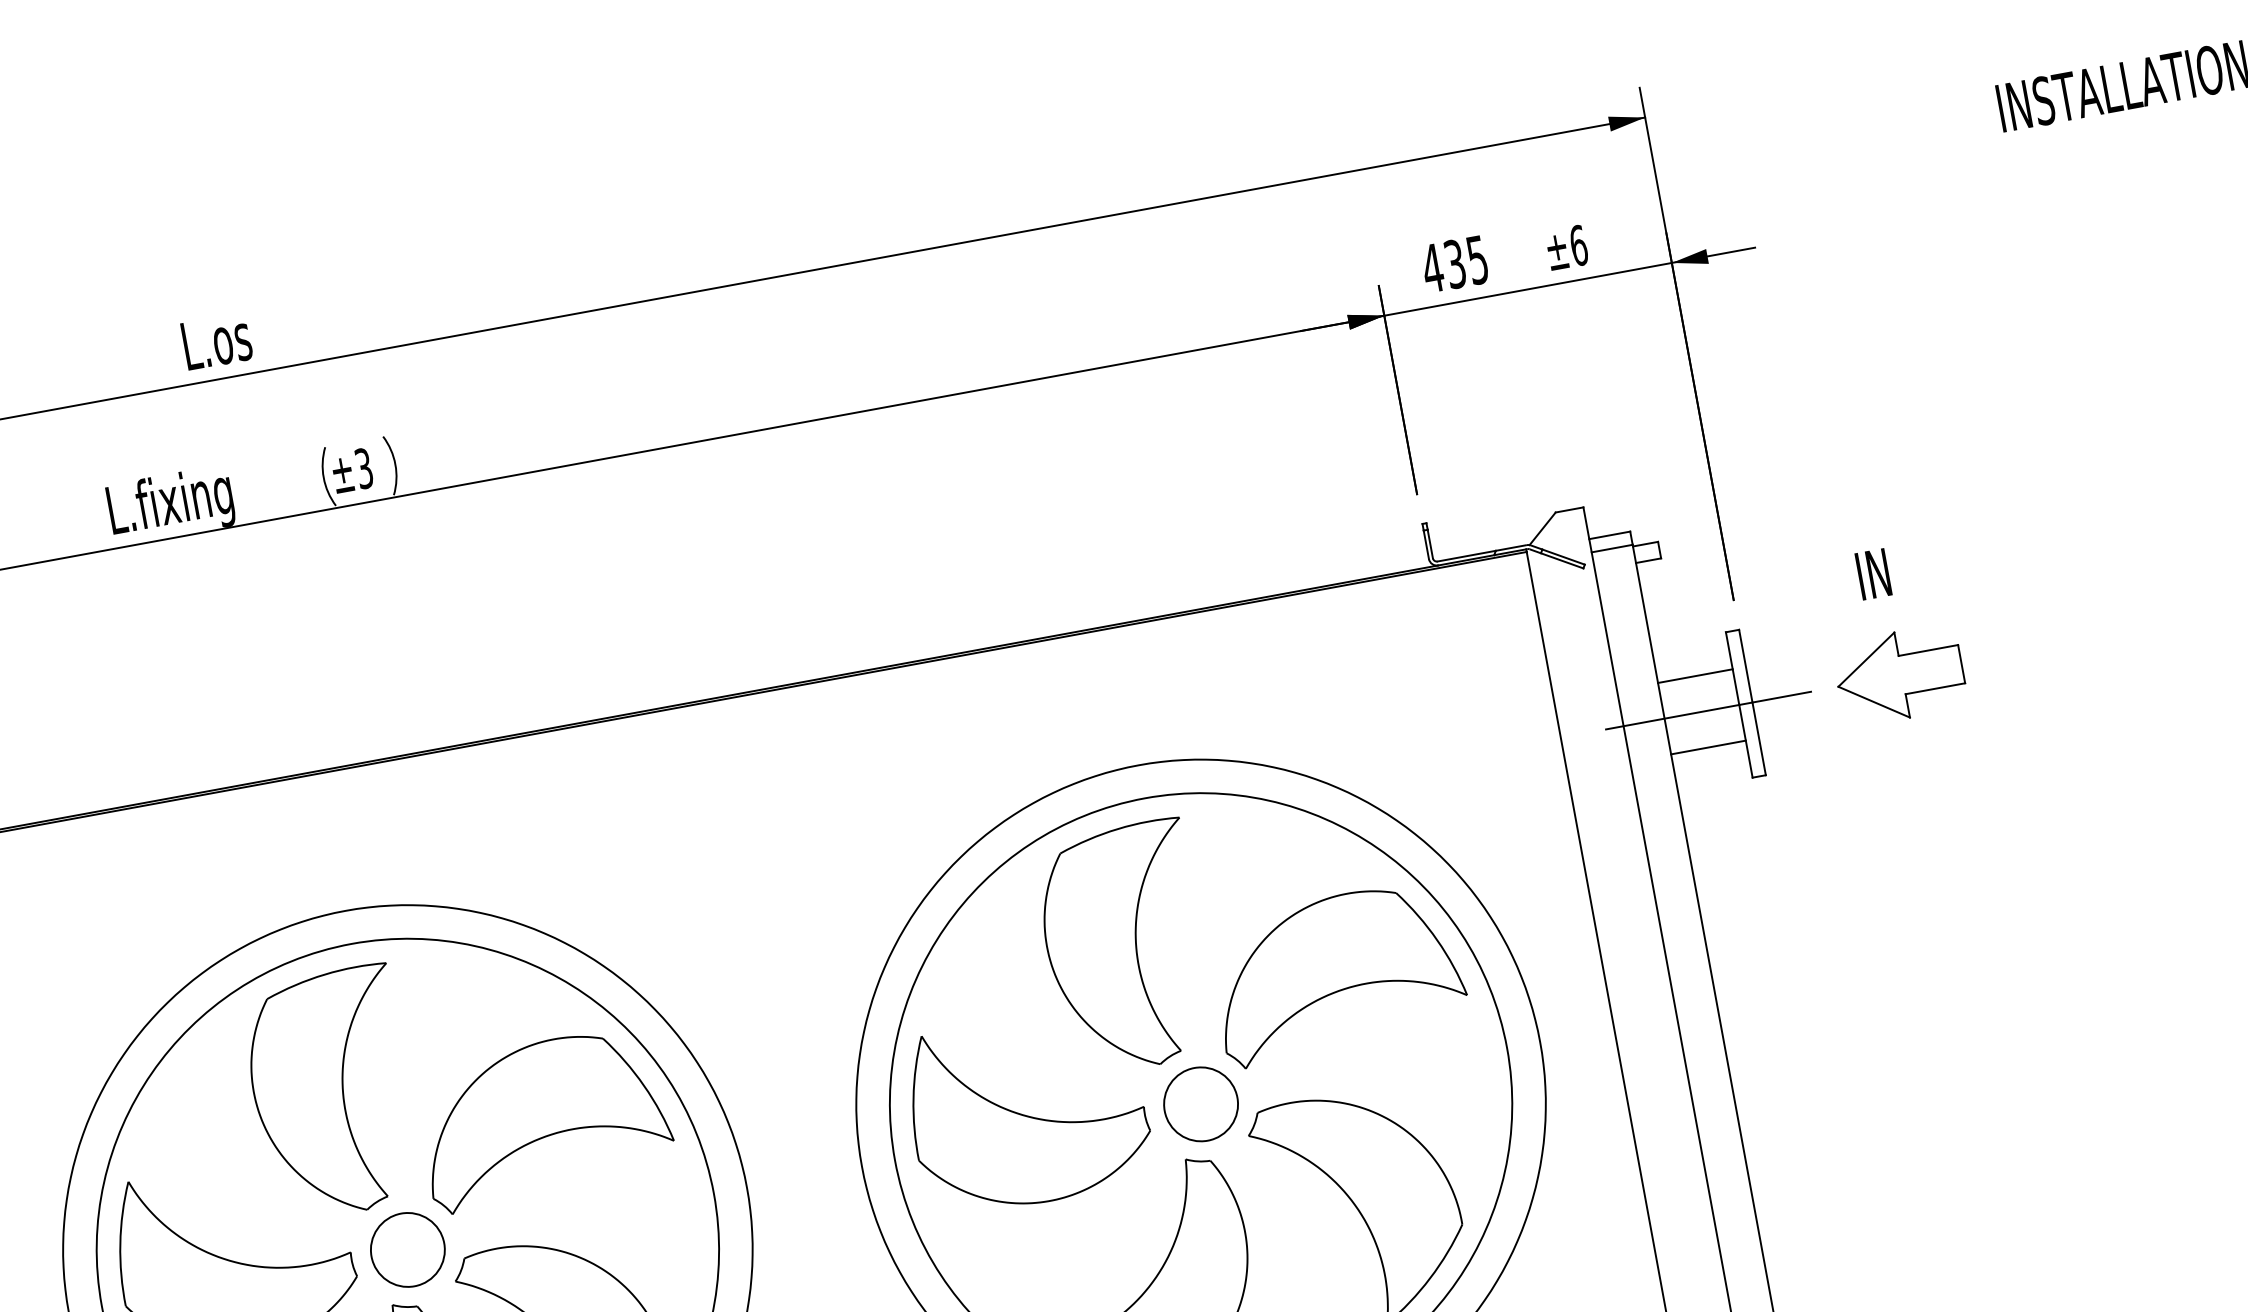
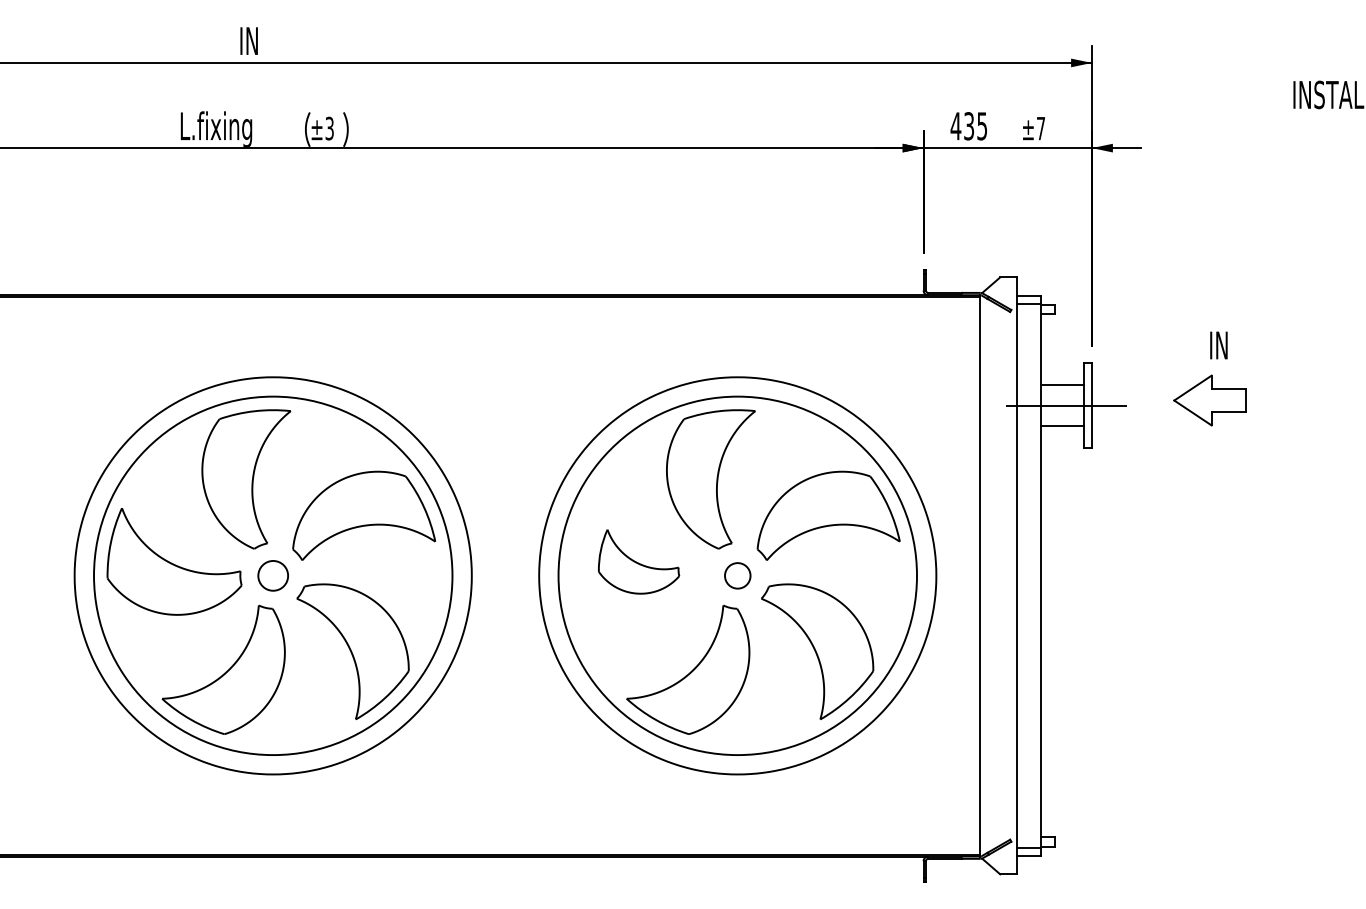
text: (1577, 245) -> (1040, 128), ±6 -> ±7
text: (218, 341) -> (260, 41), L.os -> IN
text: (1872, 574) -> (1218, 345), moved
part: (1898, 675) -> (1209, 400), moved
circle: (1200, 1103) -> (737, 575), size x0.6
part: (1027, 1110) -> (638, 561), size x0.6
circle: (406, 1249) -> (272, 575), size x0.7

